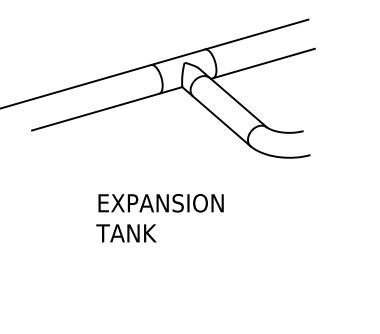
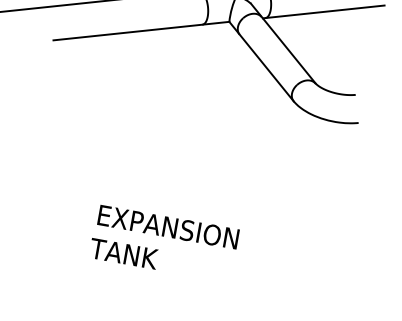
text: (159, 218) -> (163, 243), moved

